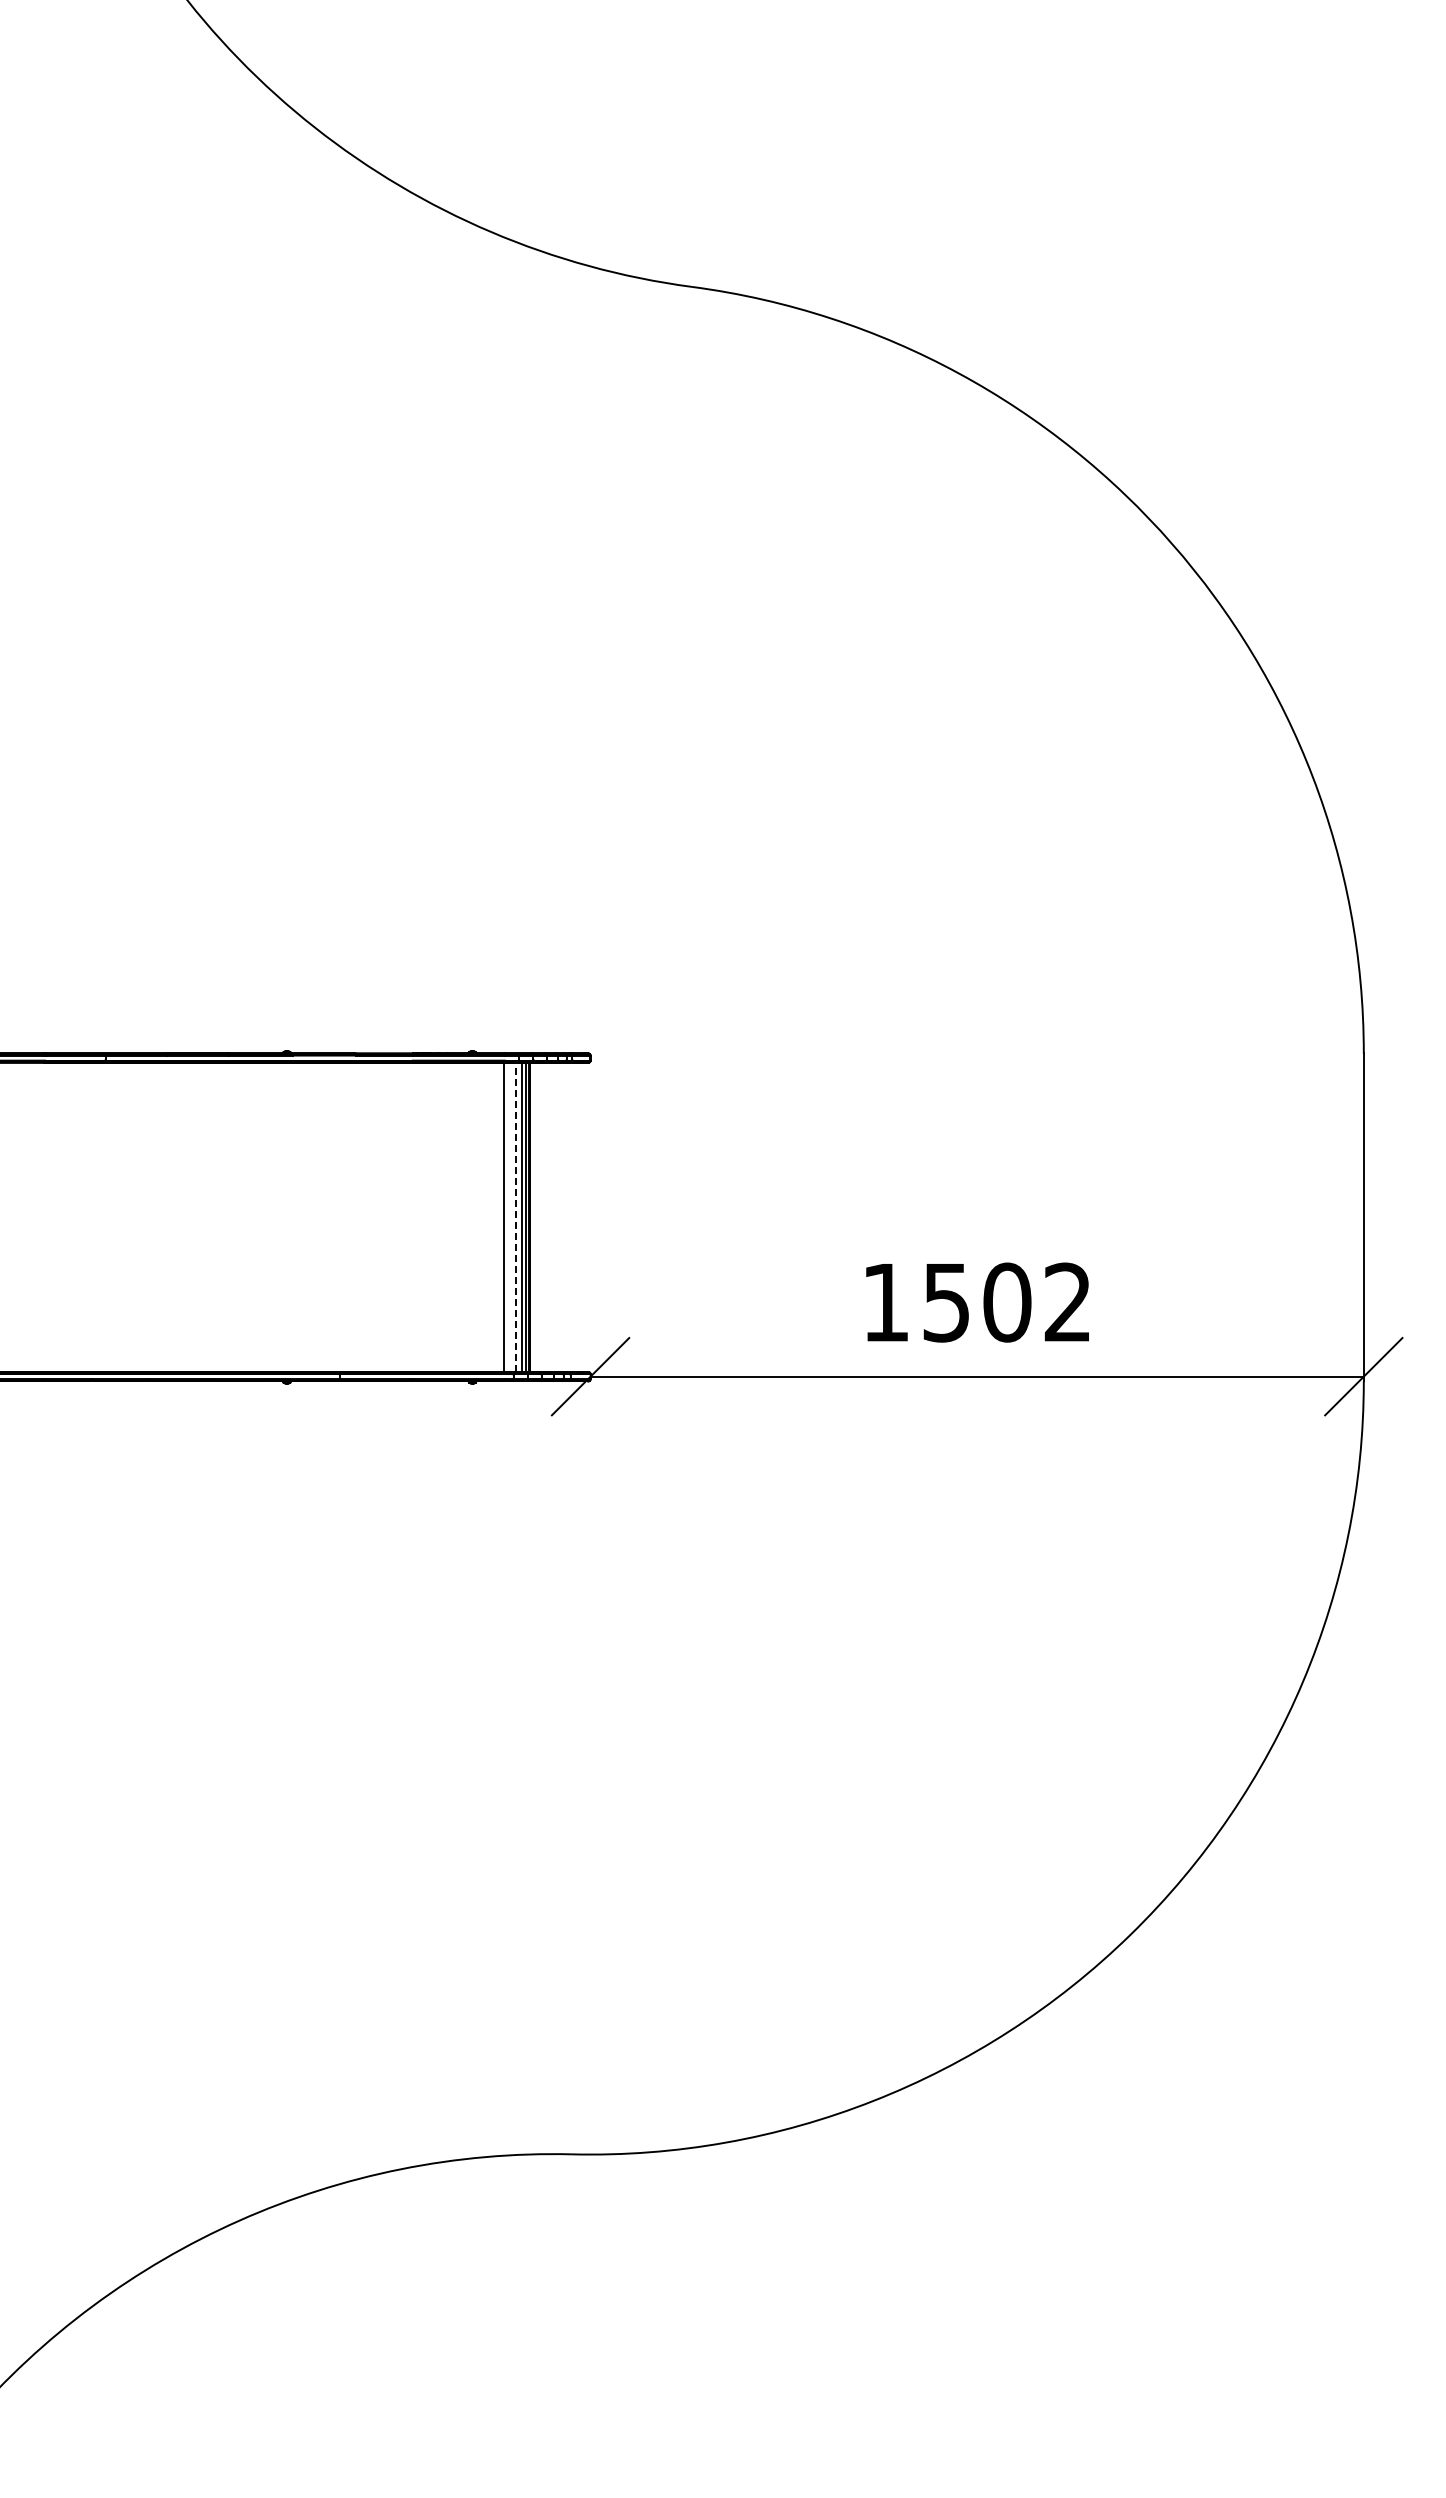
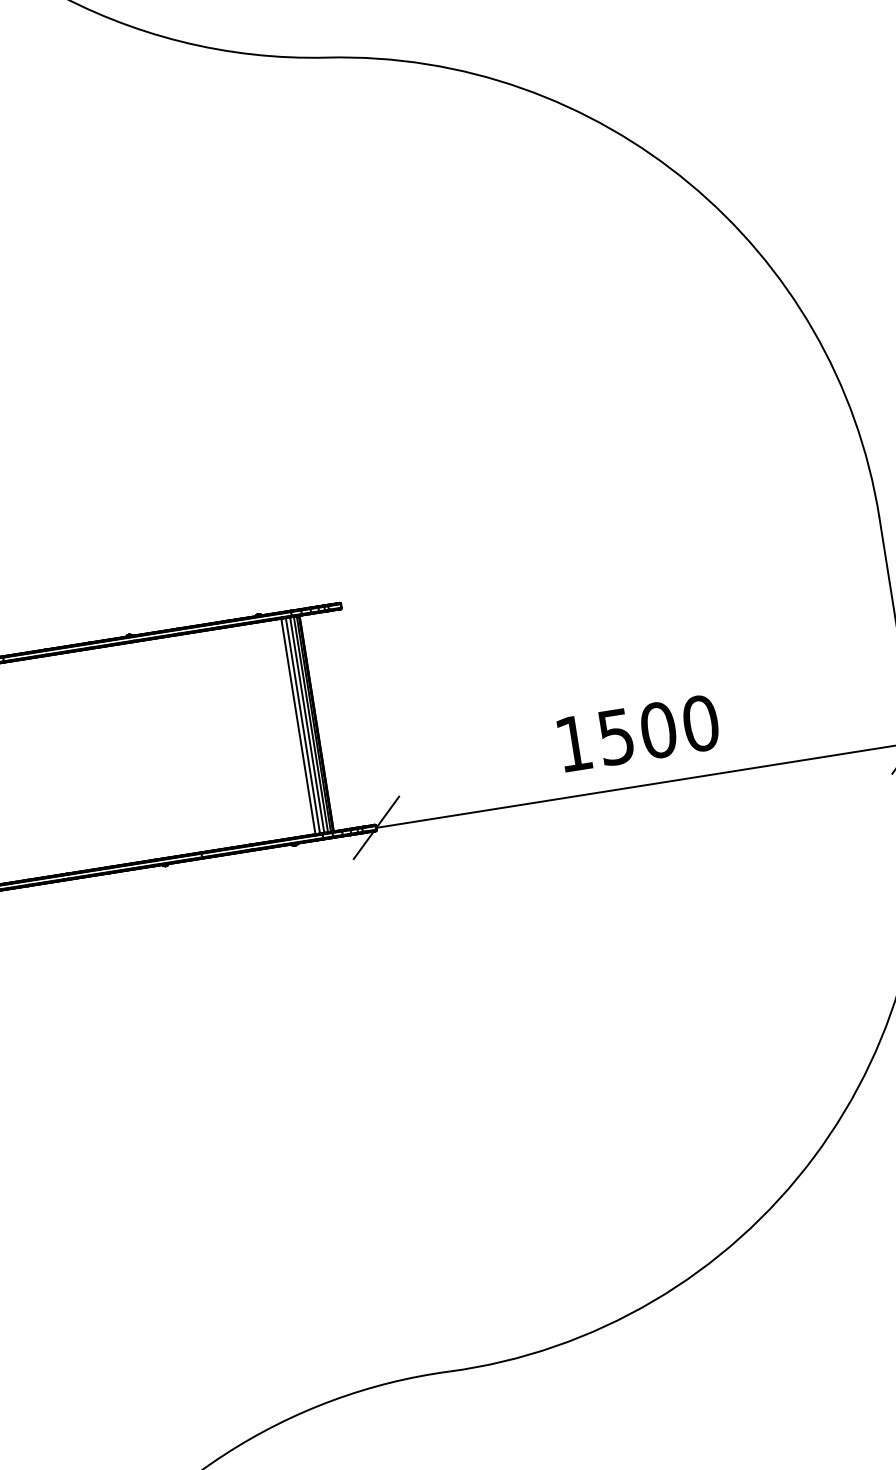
line: (510, 1217) -> (303, 725), added
line: (516, 1217) -> (307, 725), dashed -> solid
text: (1068, 1302) -> (701, 723), 1502 -> 1500

